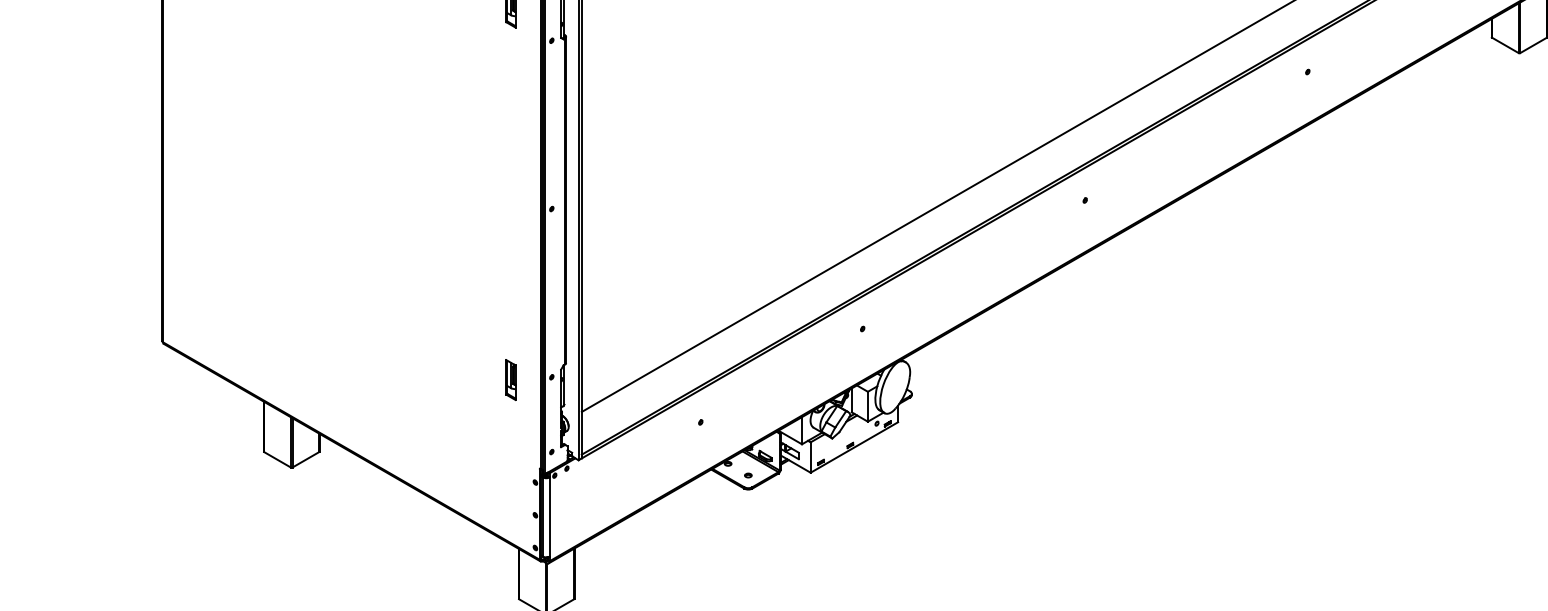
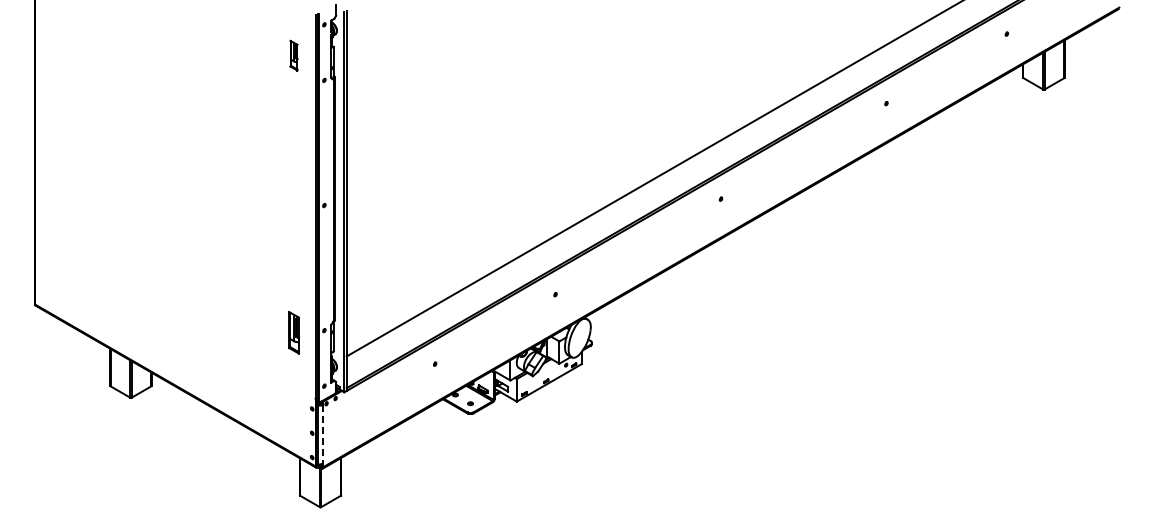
part: (510, 379) -> (293, 332), size x1.4
line: (549, 518) -> (322, 435), solid -> dashed

